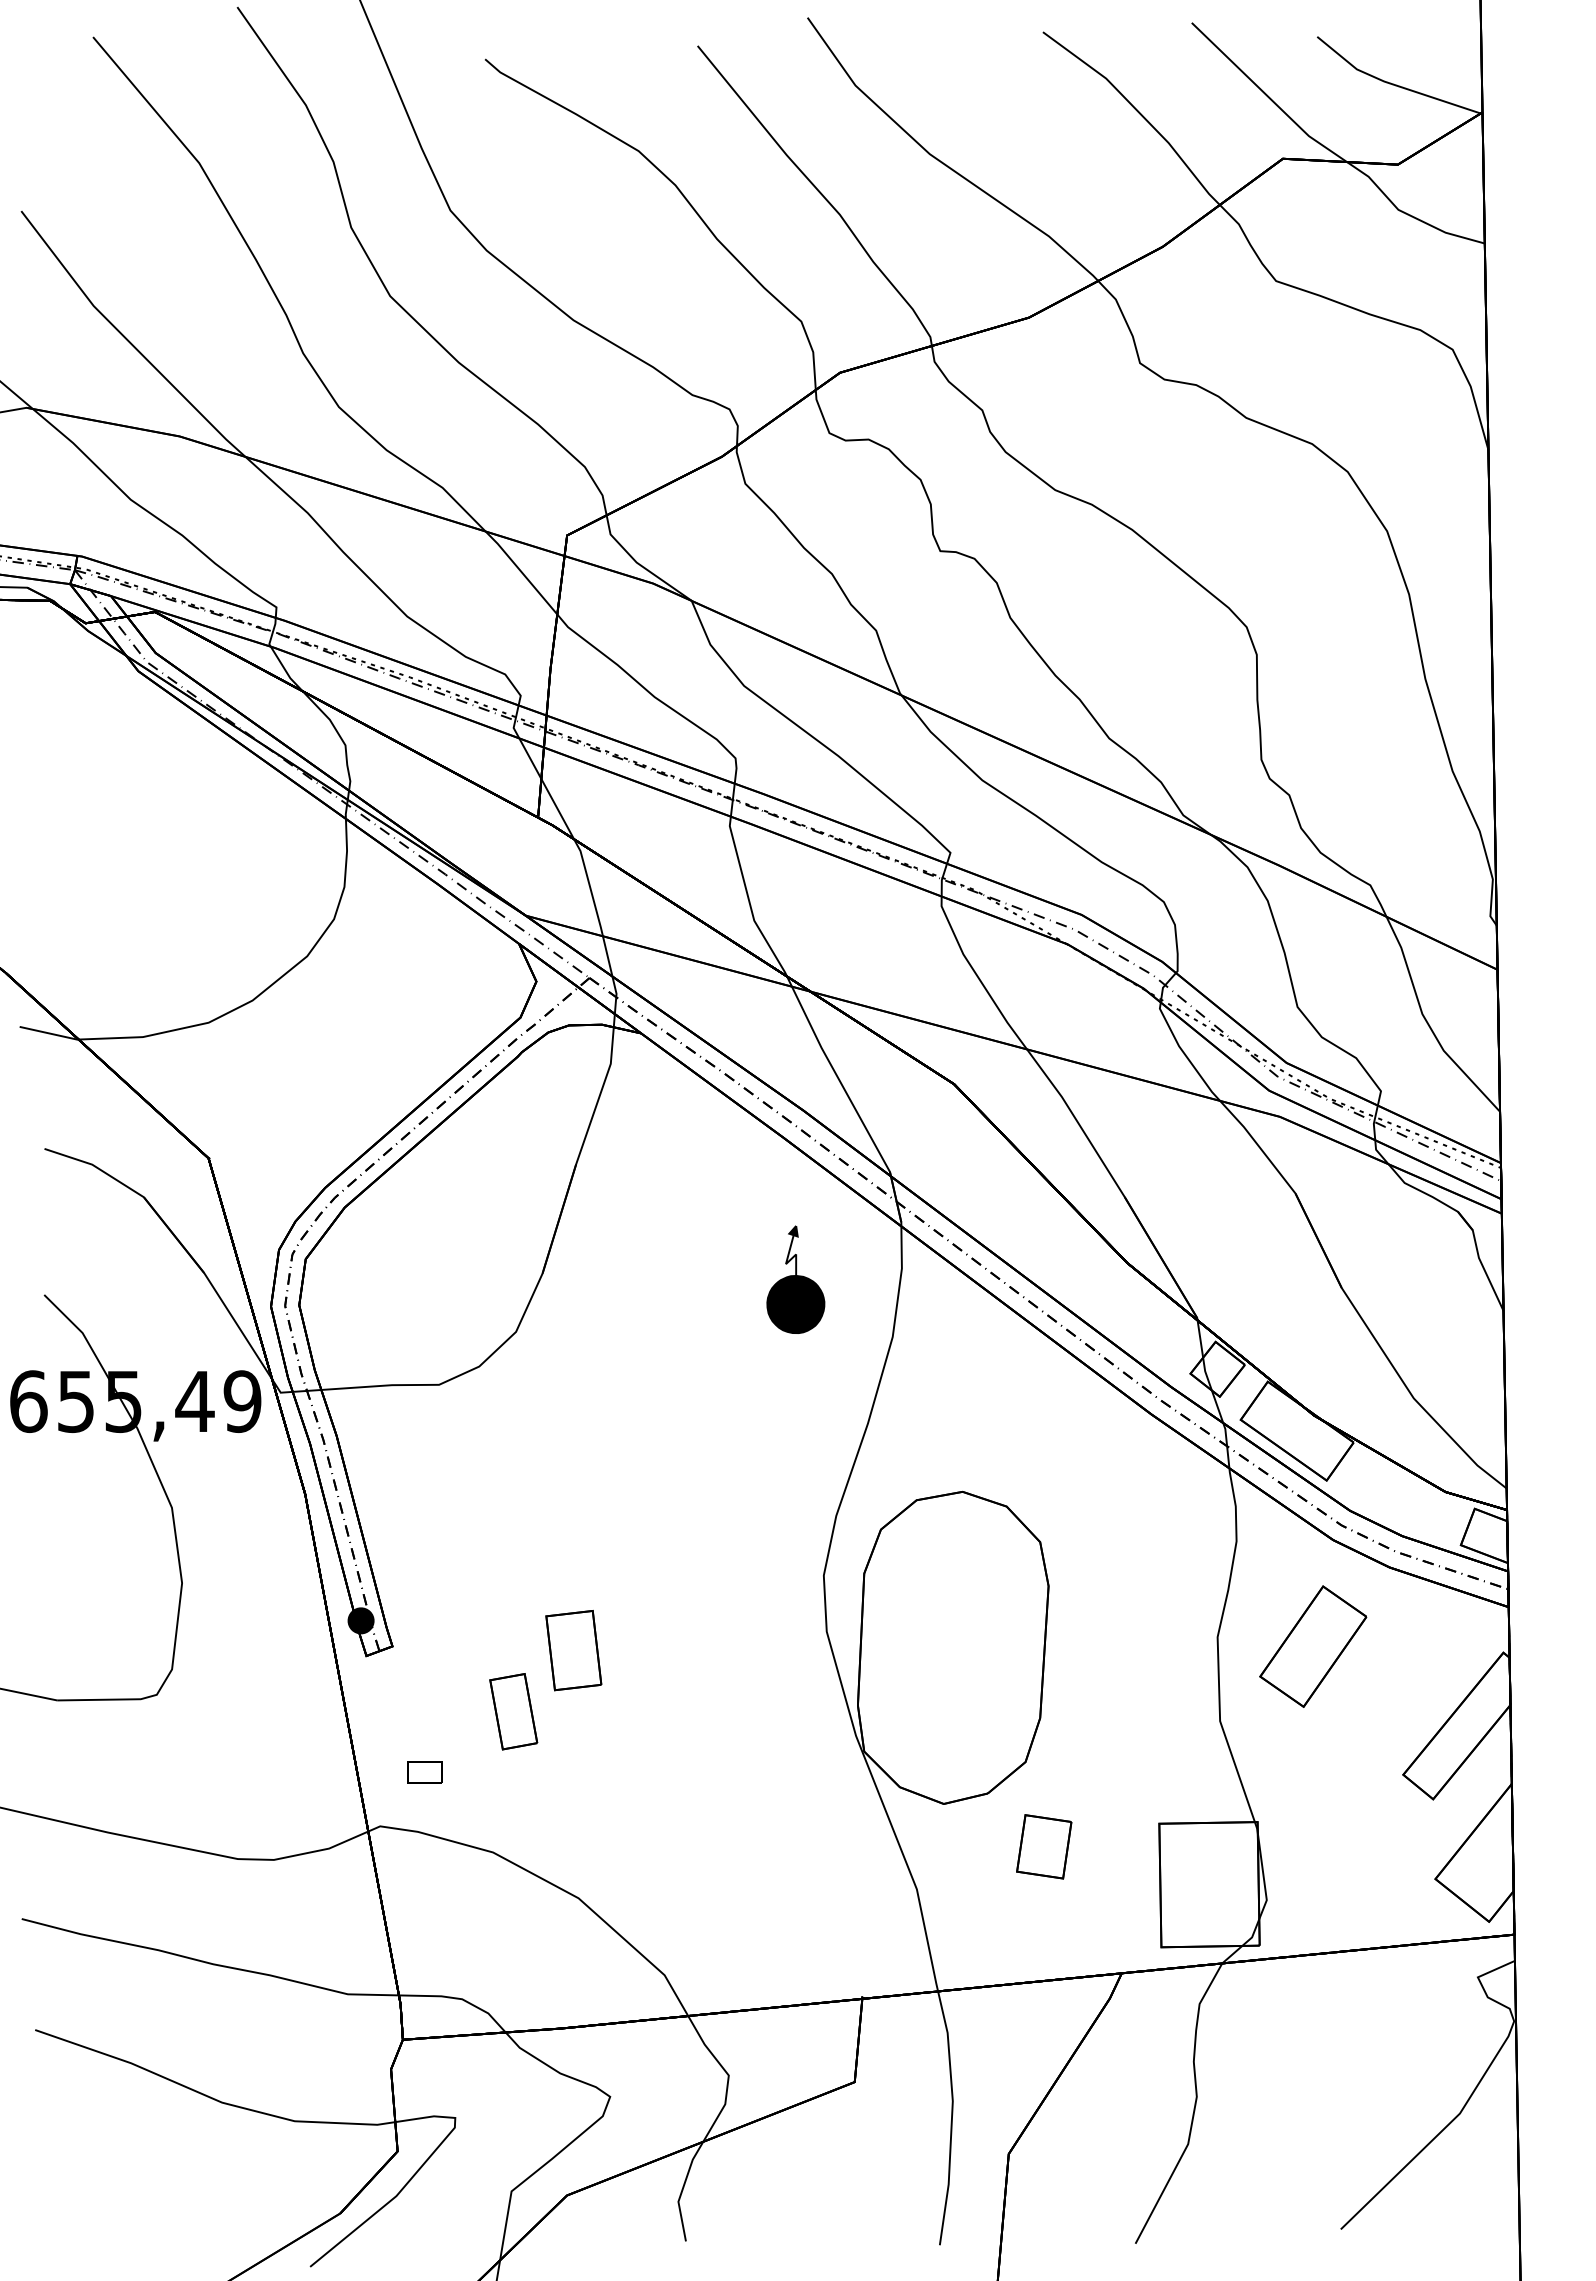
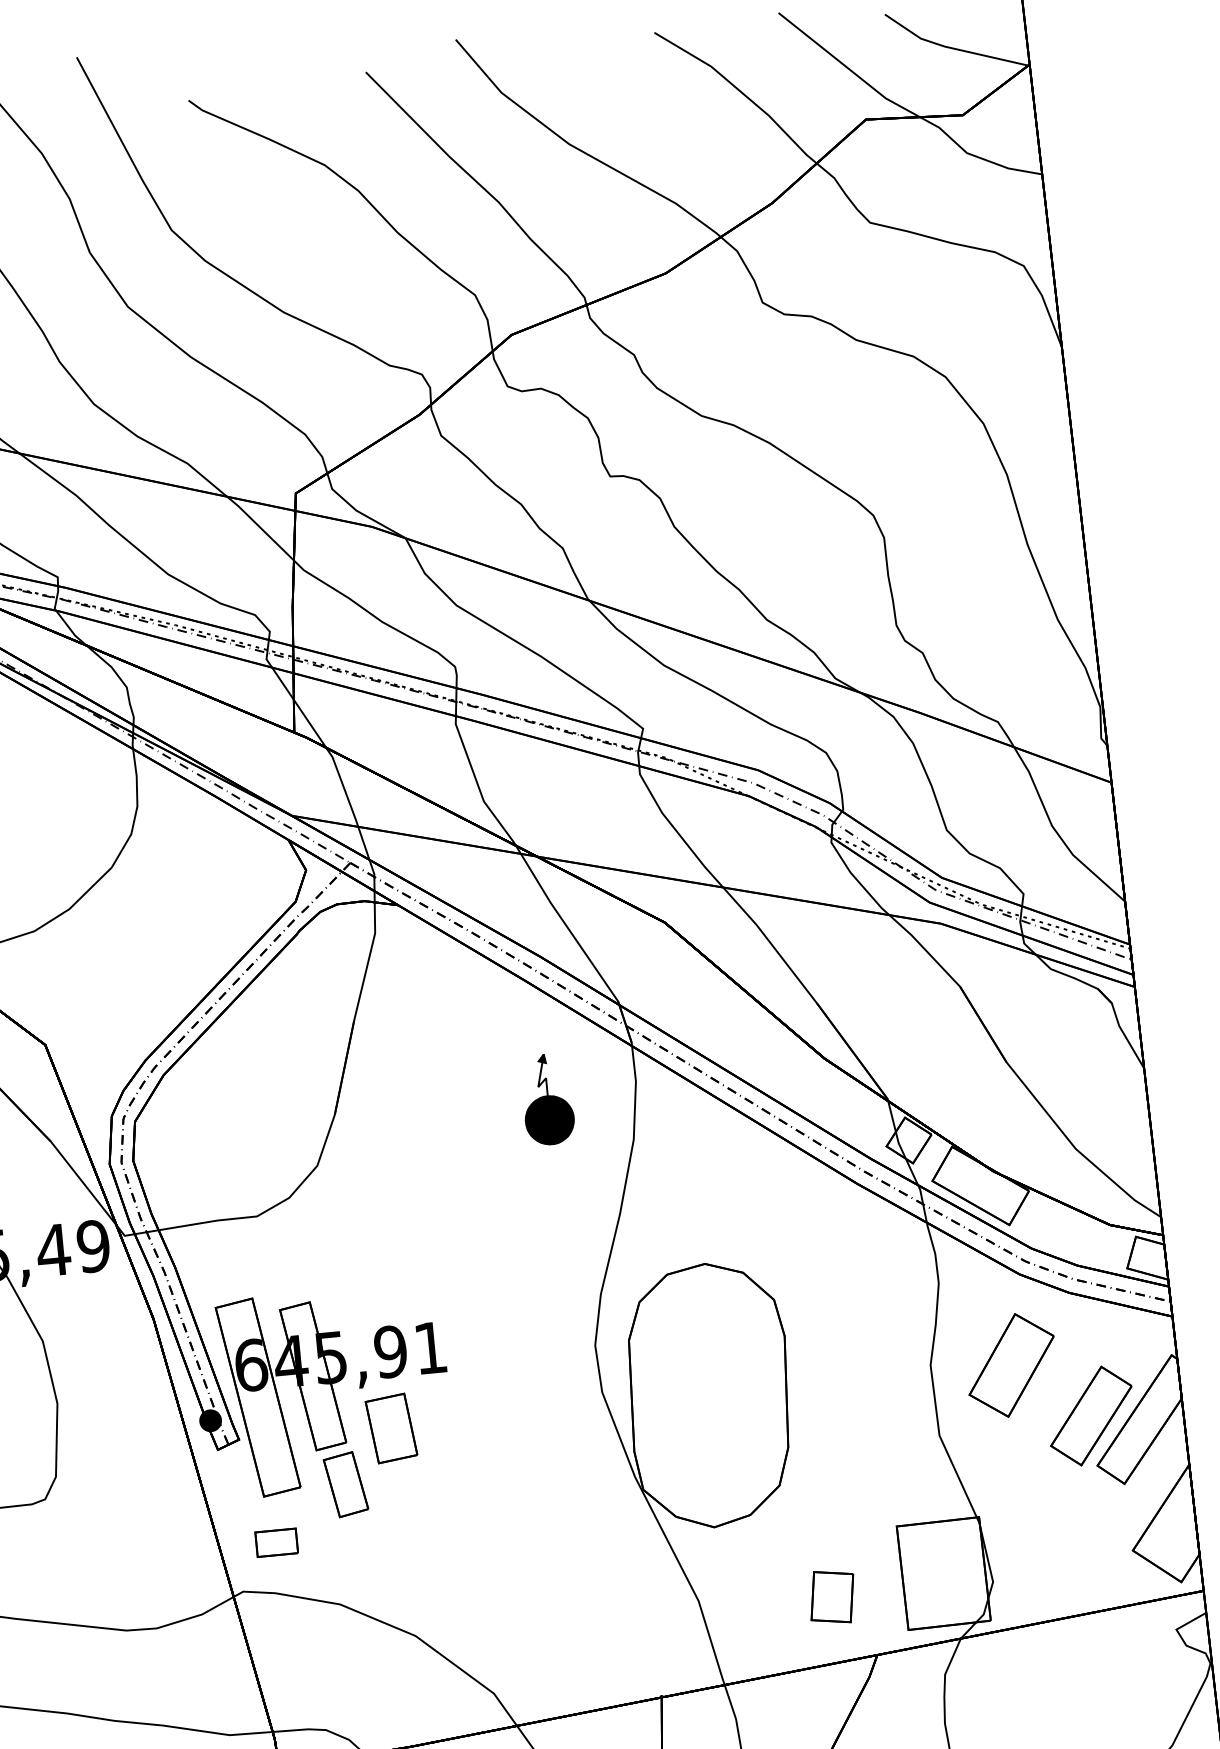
part: (512, 1598) -> (335, 1389), added
part: (1401, 1715) -> (1091, 1416), added
part: (424, 1772) -> (276, 1542), size x1.43
part: (1044, 1846) -> (832, 1596), moved

